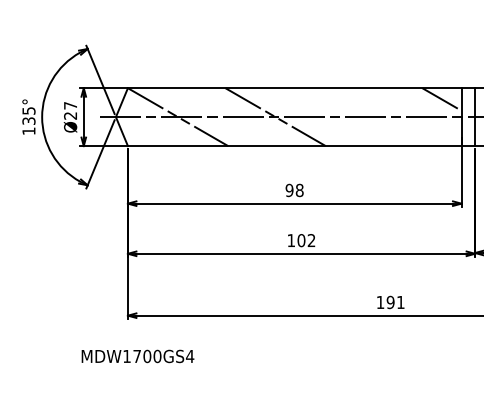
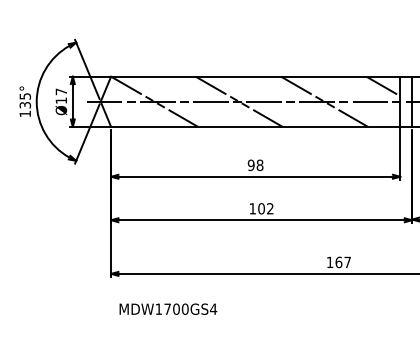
text: (70, 115) -> (61, 100), Ø27 -> Ø17
line: (373, 117) -> (324, 102), added
text: (395, 302) -> (343, 262), 191 -> 167
text: (137, 356) -> (167, 309), moved

